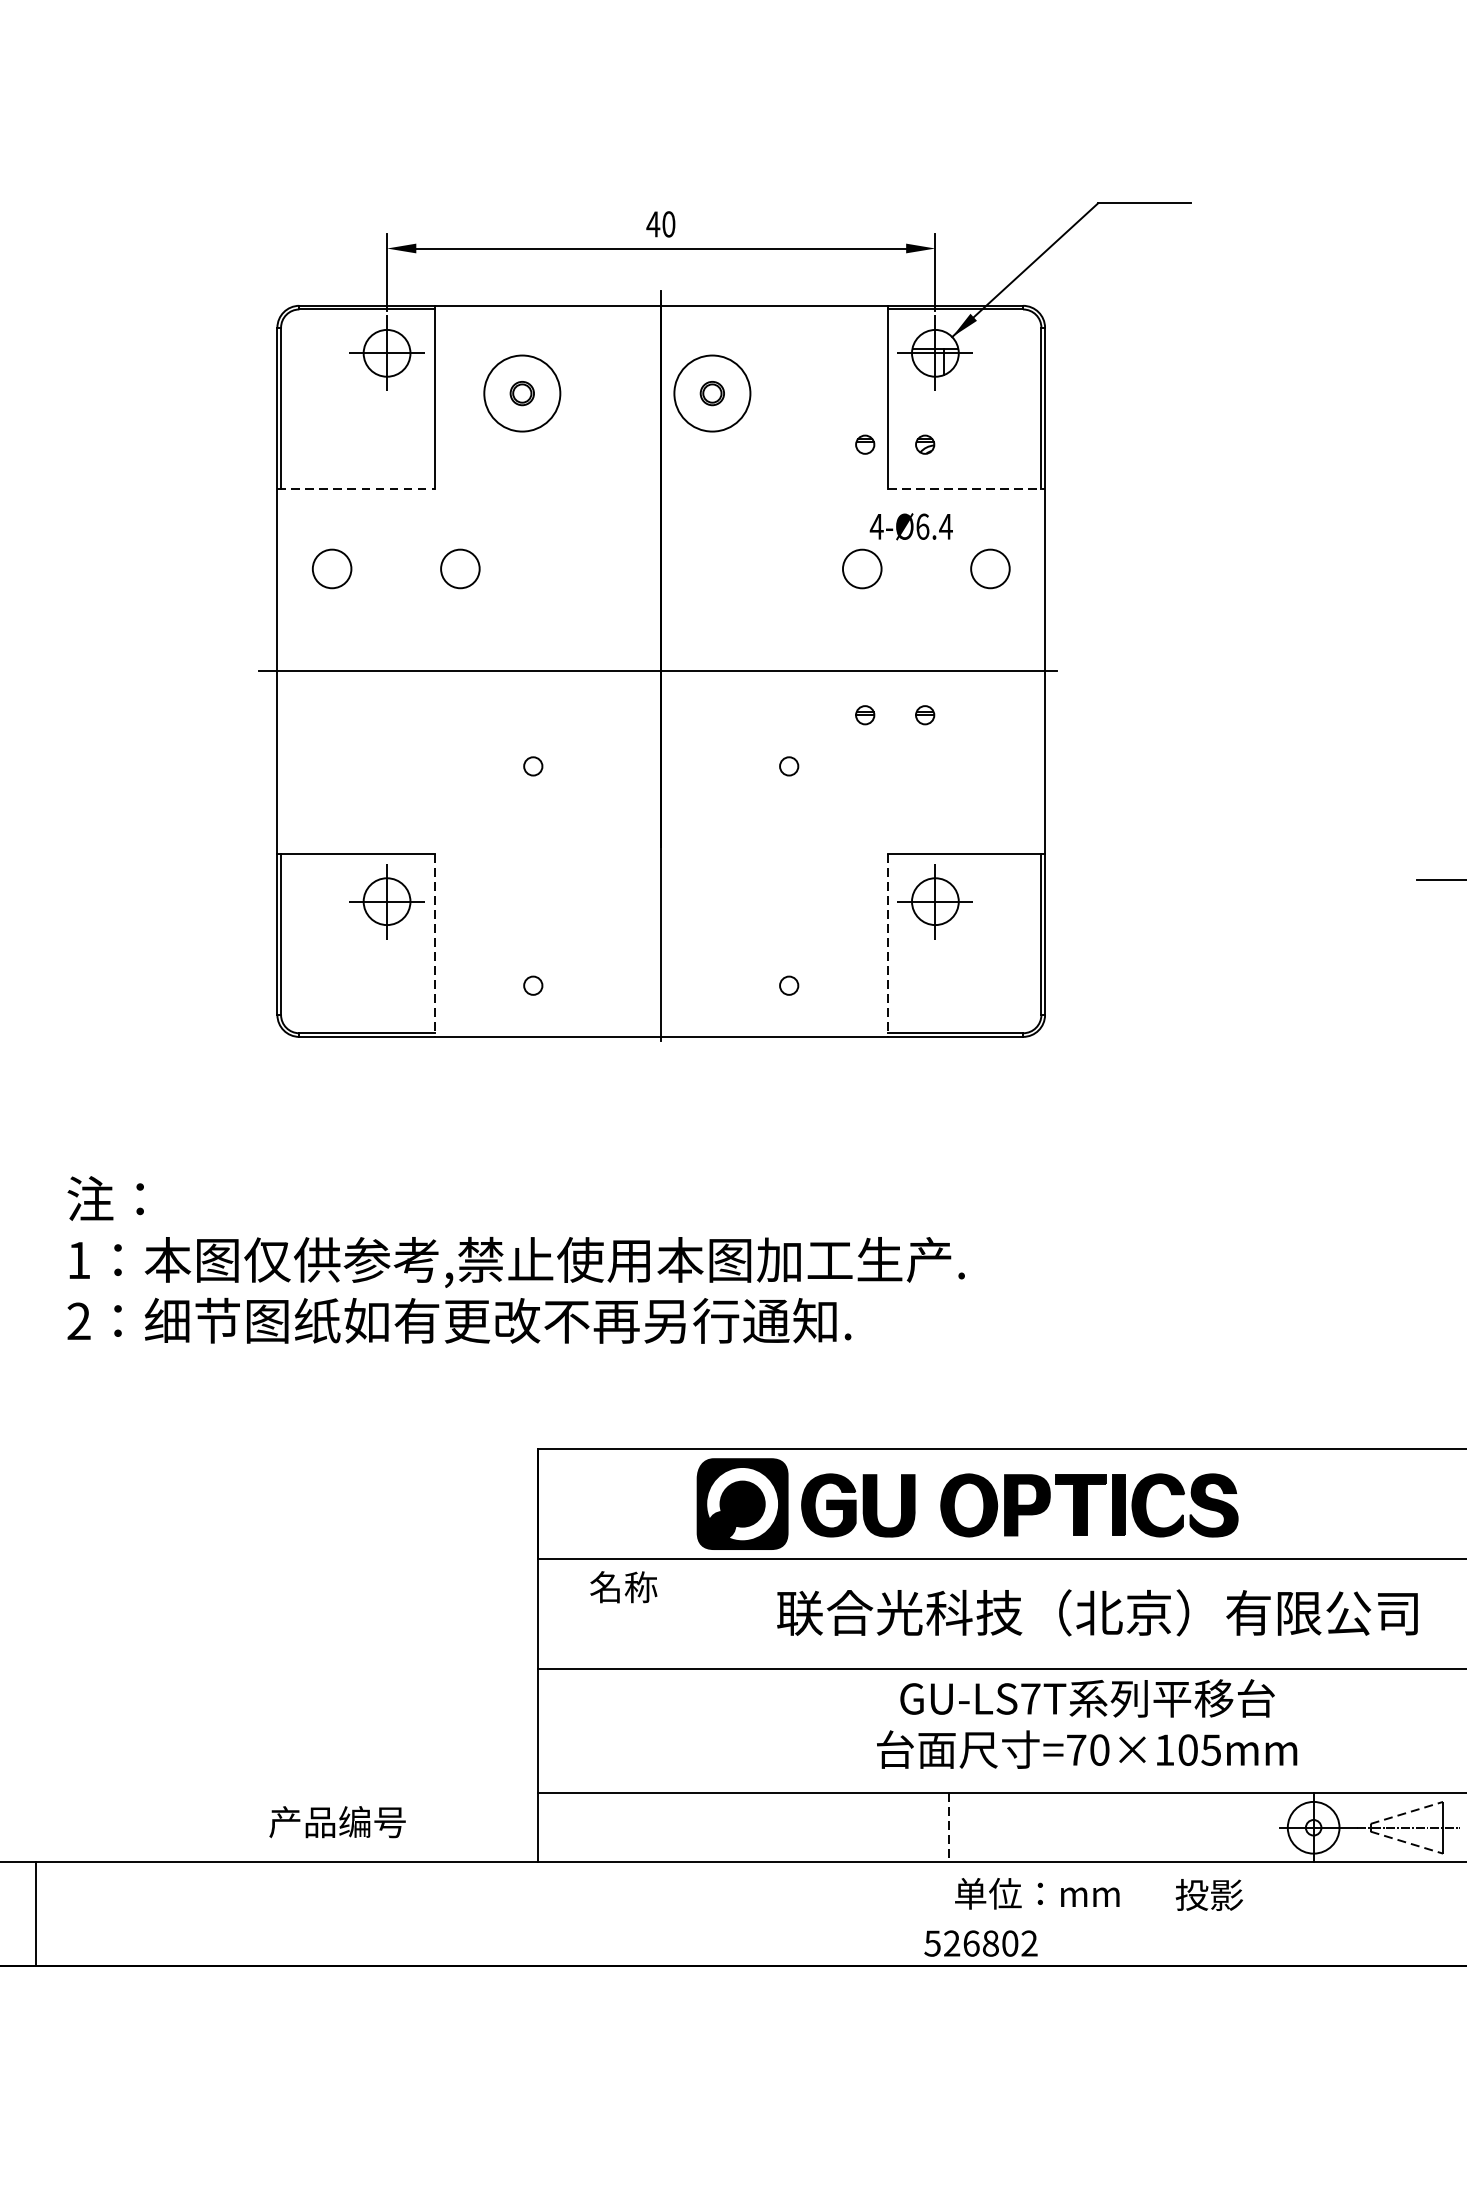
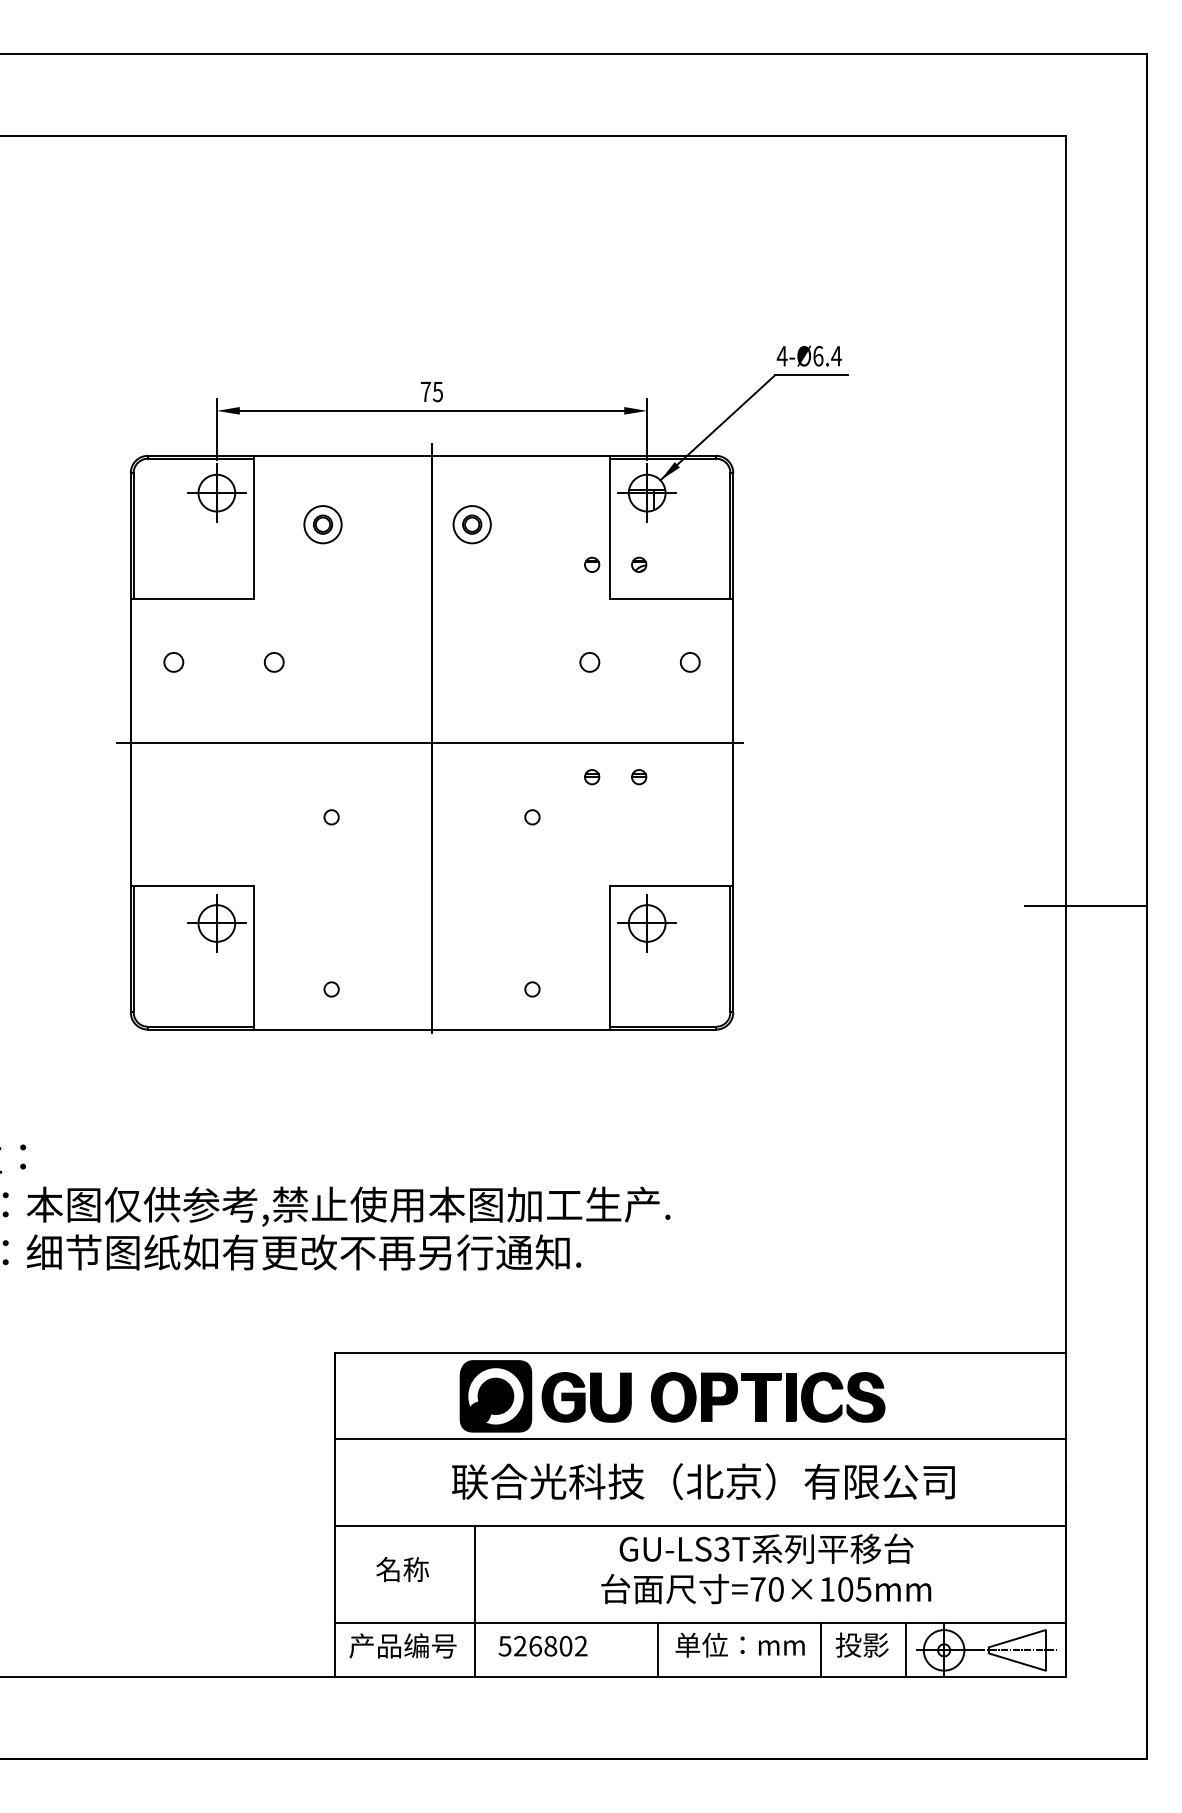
text: (660, 223) -> (431, 391), 40 -> 75
circle: (521, 393) -> (322, 524), size x0.62
circle: (711, 393) -> (471, 524), size x0.62
line: (356, 488) -> (192, 599), dashed -> solid
line: (966, 488) -> (671, 599), dashed -> solid
text: (910, 525) -> (808, 355), moved
circle: (861, 567) -> (589, 661), size x0.62
circle: (331, 569) -> (173, 662), size x0.62
circle: (459, 569) -> (273, 662), size x0.62
circle: (989, 569) -> (689, 662), size x0.62
line: (435, 944) -> (254, 957), dashed -> solid
line: (887, 944) -> (609, 957), dashed -> solid
text: (623, 1587) -> (402, 1569), moved
text: (1097, 1612) -> (703, 1481), moved
text: (1030, 1697) -> (721, 1548), GU-LS7T -> GU-LS3T
line: (716, 1765) -> (475, 1601), added
line: (1407, 1812) -> (1017, 1638), dashed -> solid
text: (336, 1821) -> (402, 1645), moved
line: (948, 1827) -> (657, 1650), dashed -> solid
line: (1157, 1827) -> (821, 1650), added
line: (1265, 1827) -> (906, 1650), added
line: (1407, 1843) -> (1017, 1662), dashed -> solid
text: (1036, 1892) -> (739, 1644), moved
text: (1209, 1894) -> (862, 1644), moved
text: (980, 1943) -> (542, 1646), moved

